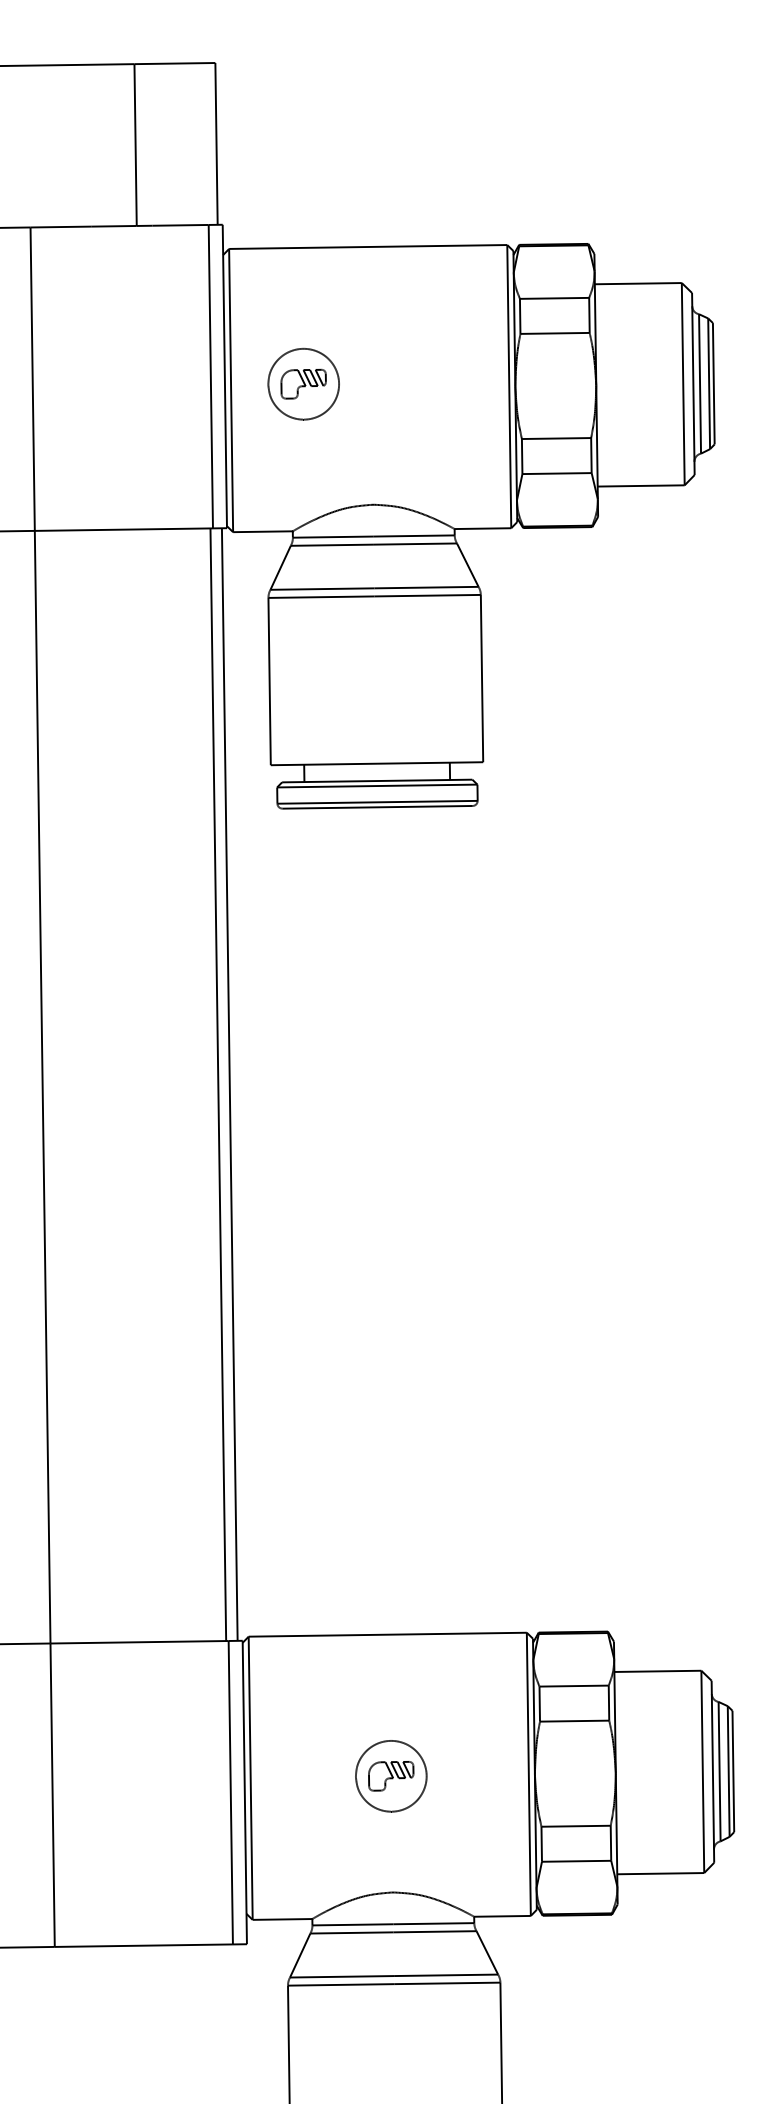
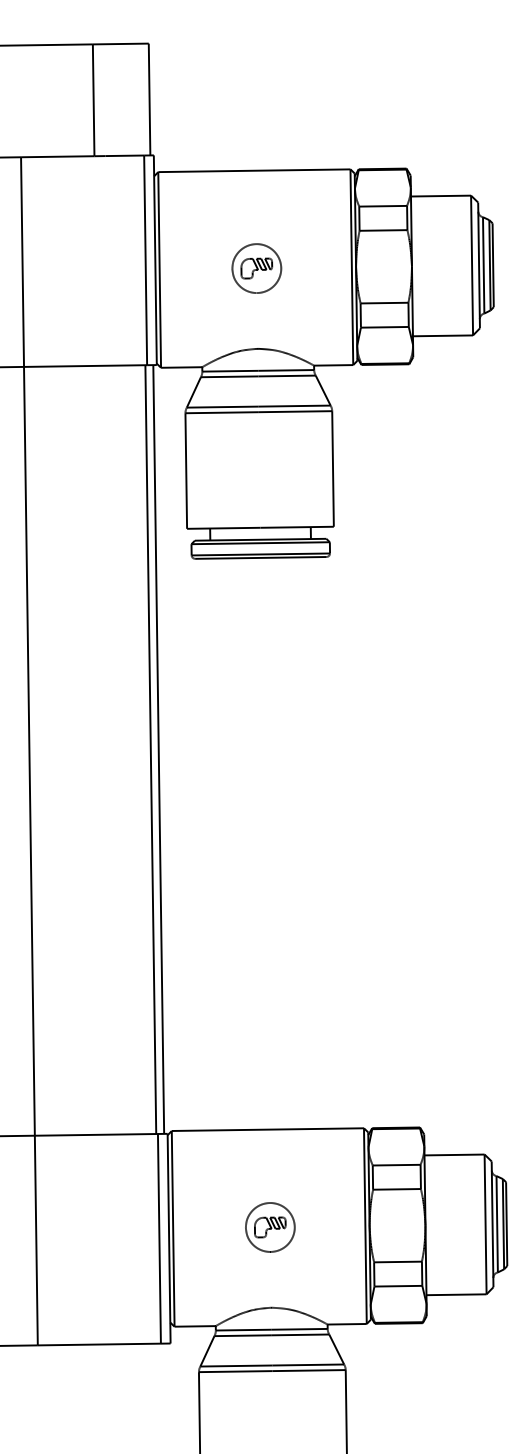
part: (303, 384) -> (256, 268), moved

